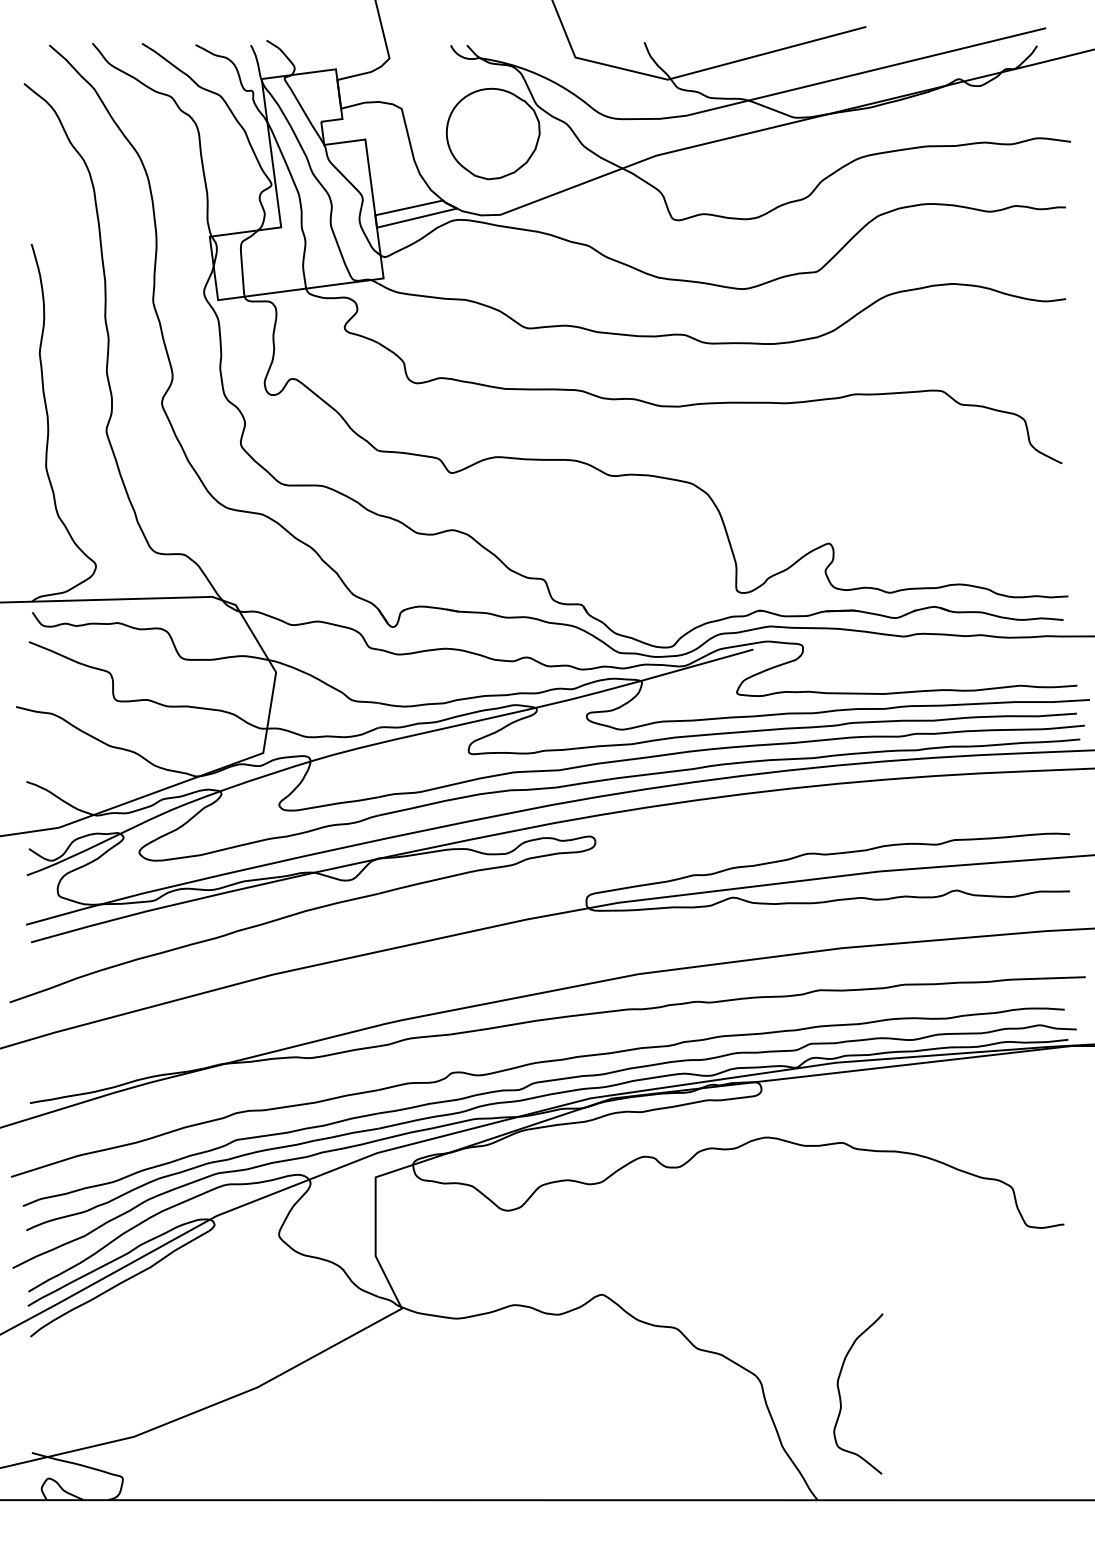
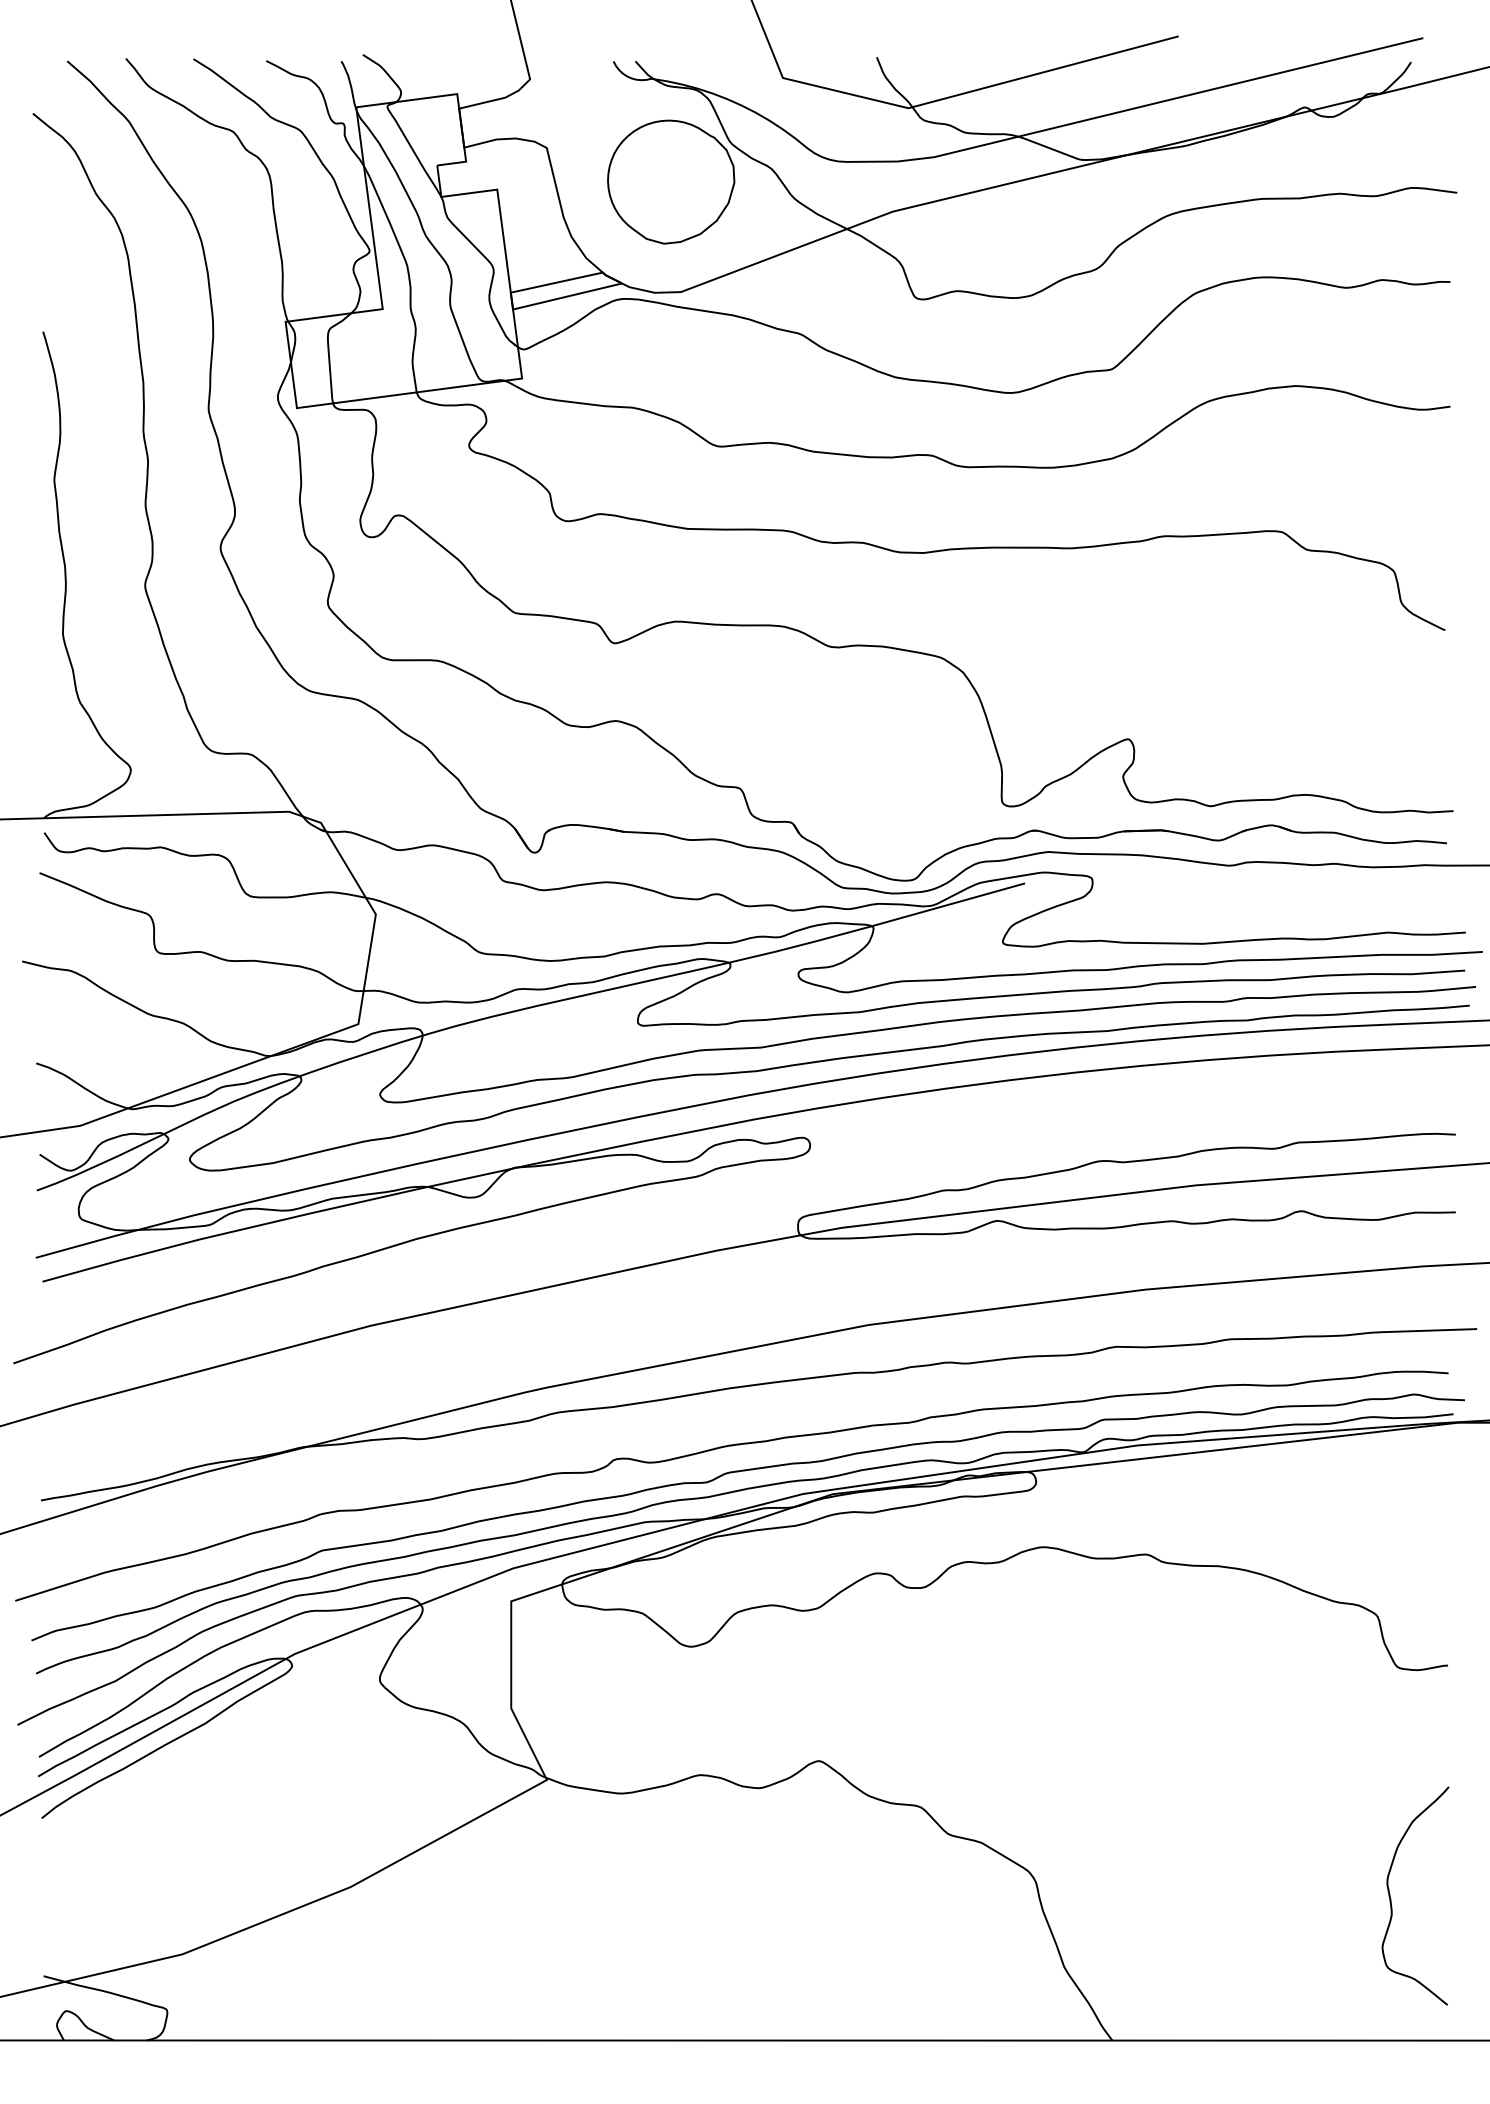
curve: (841, 1398) -> (1392, 1902), moved

